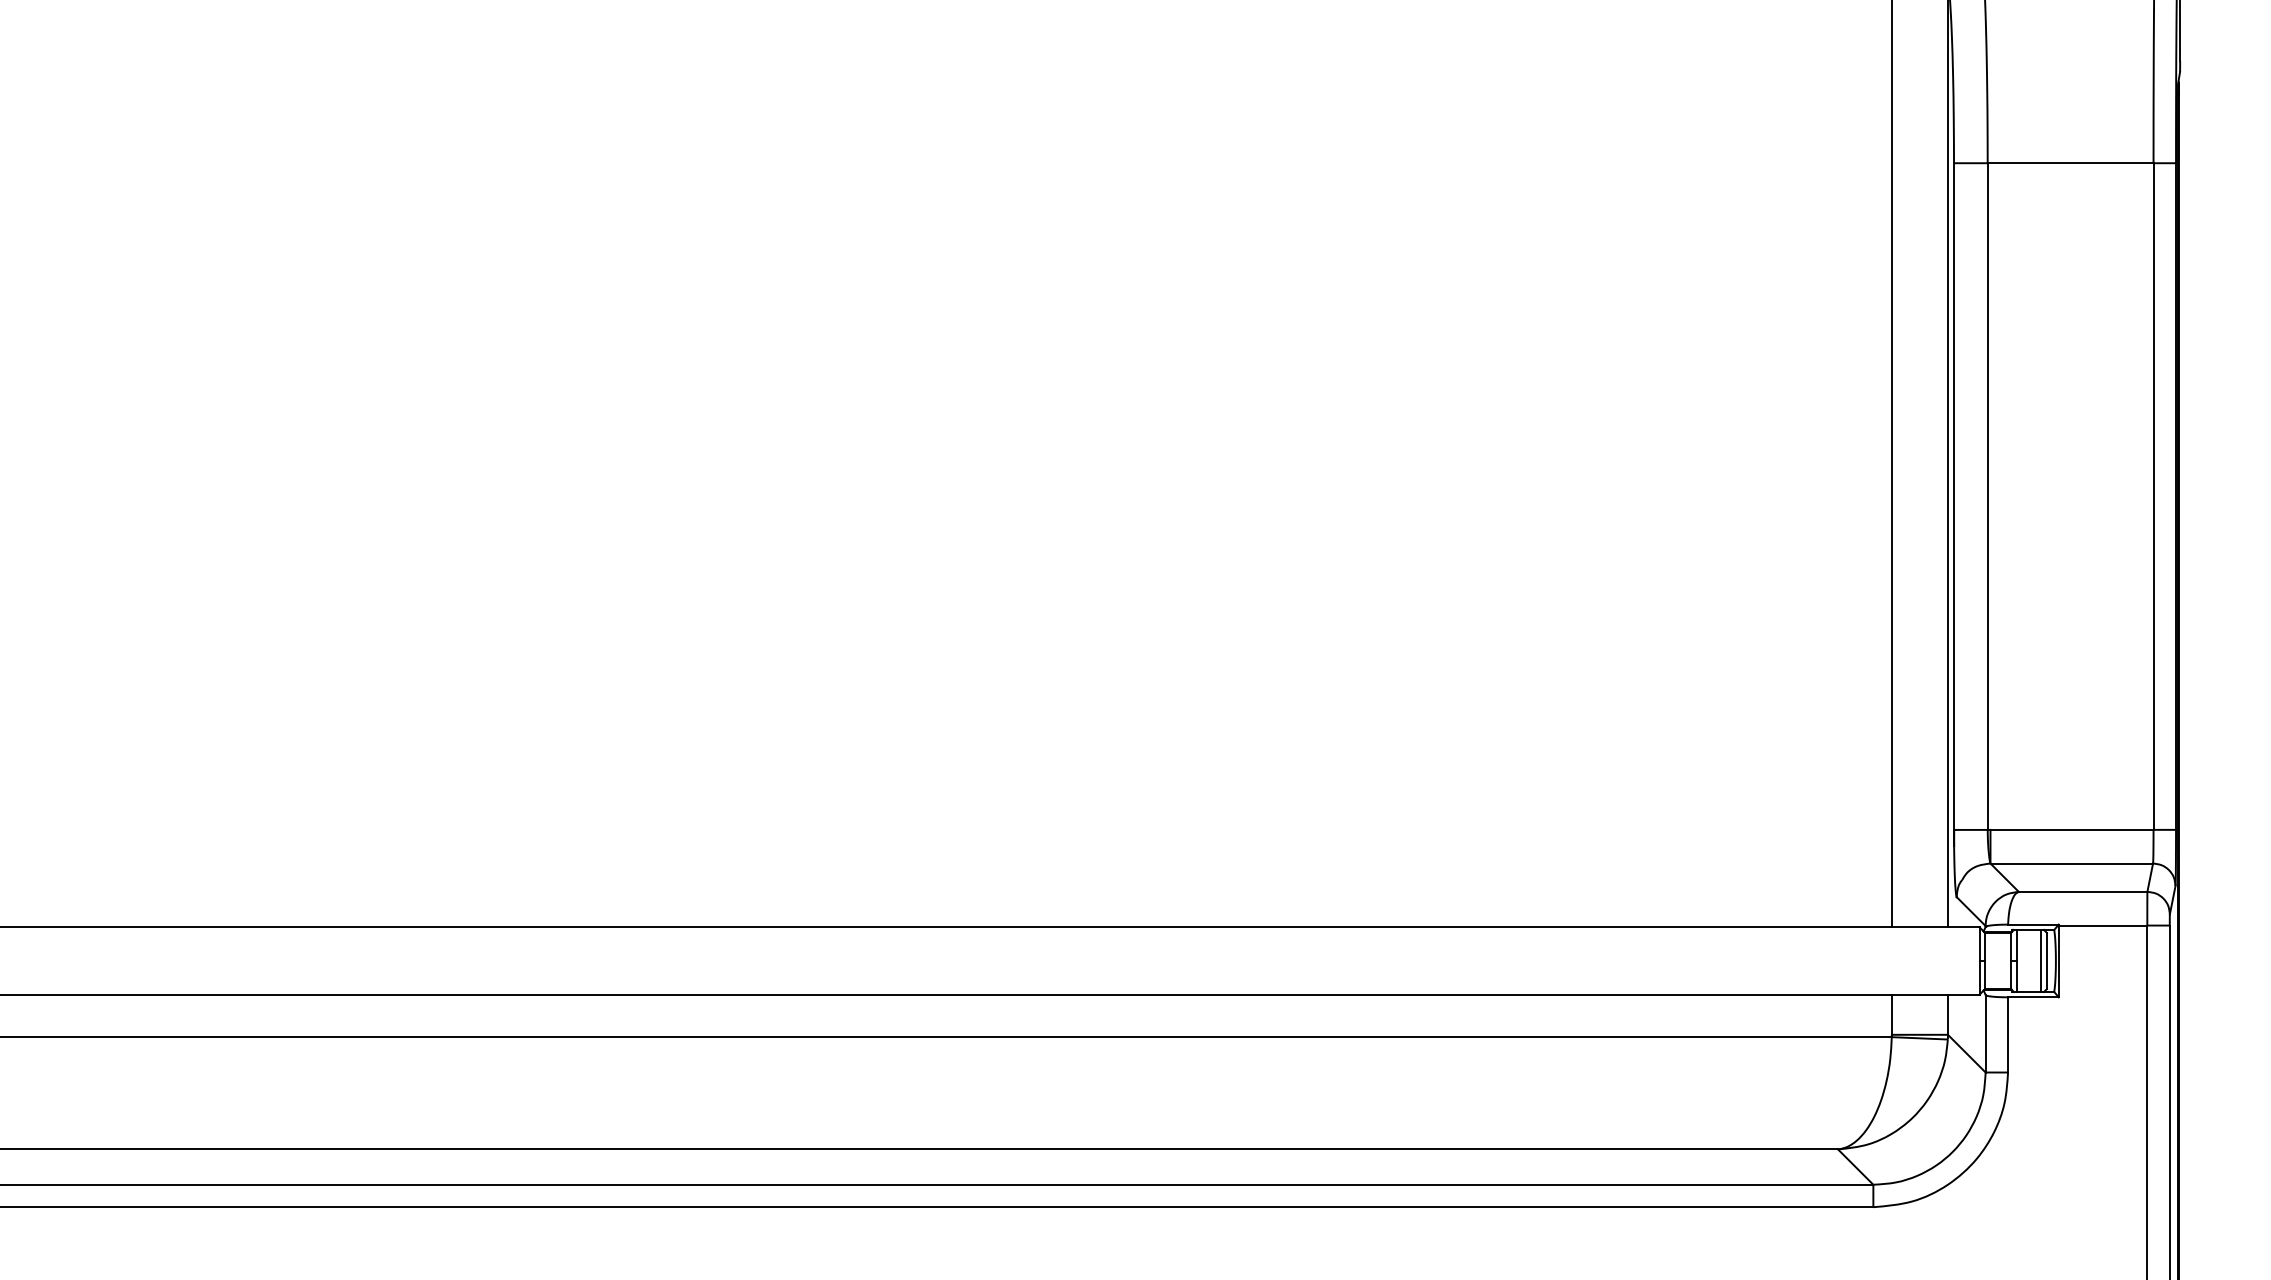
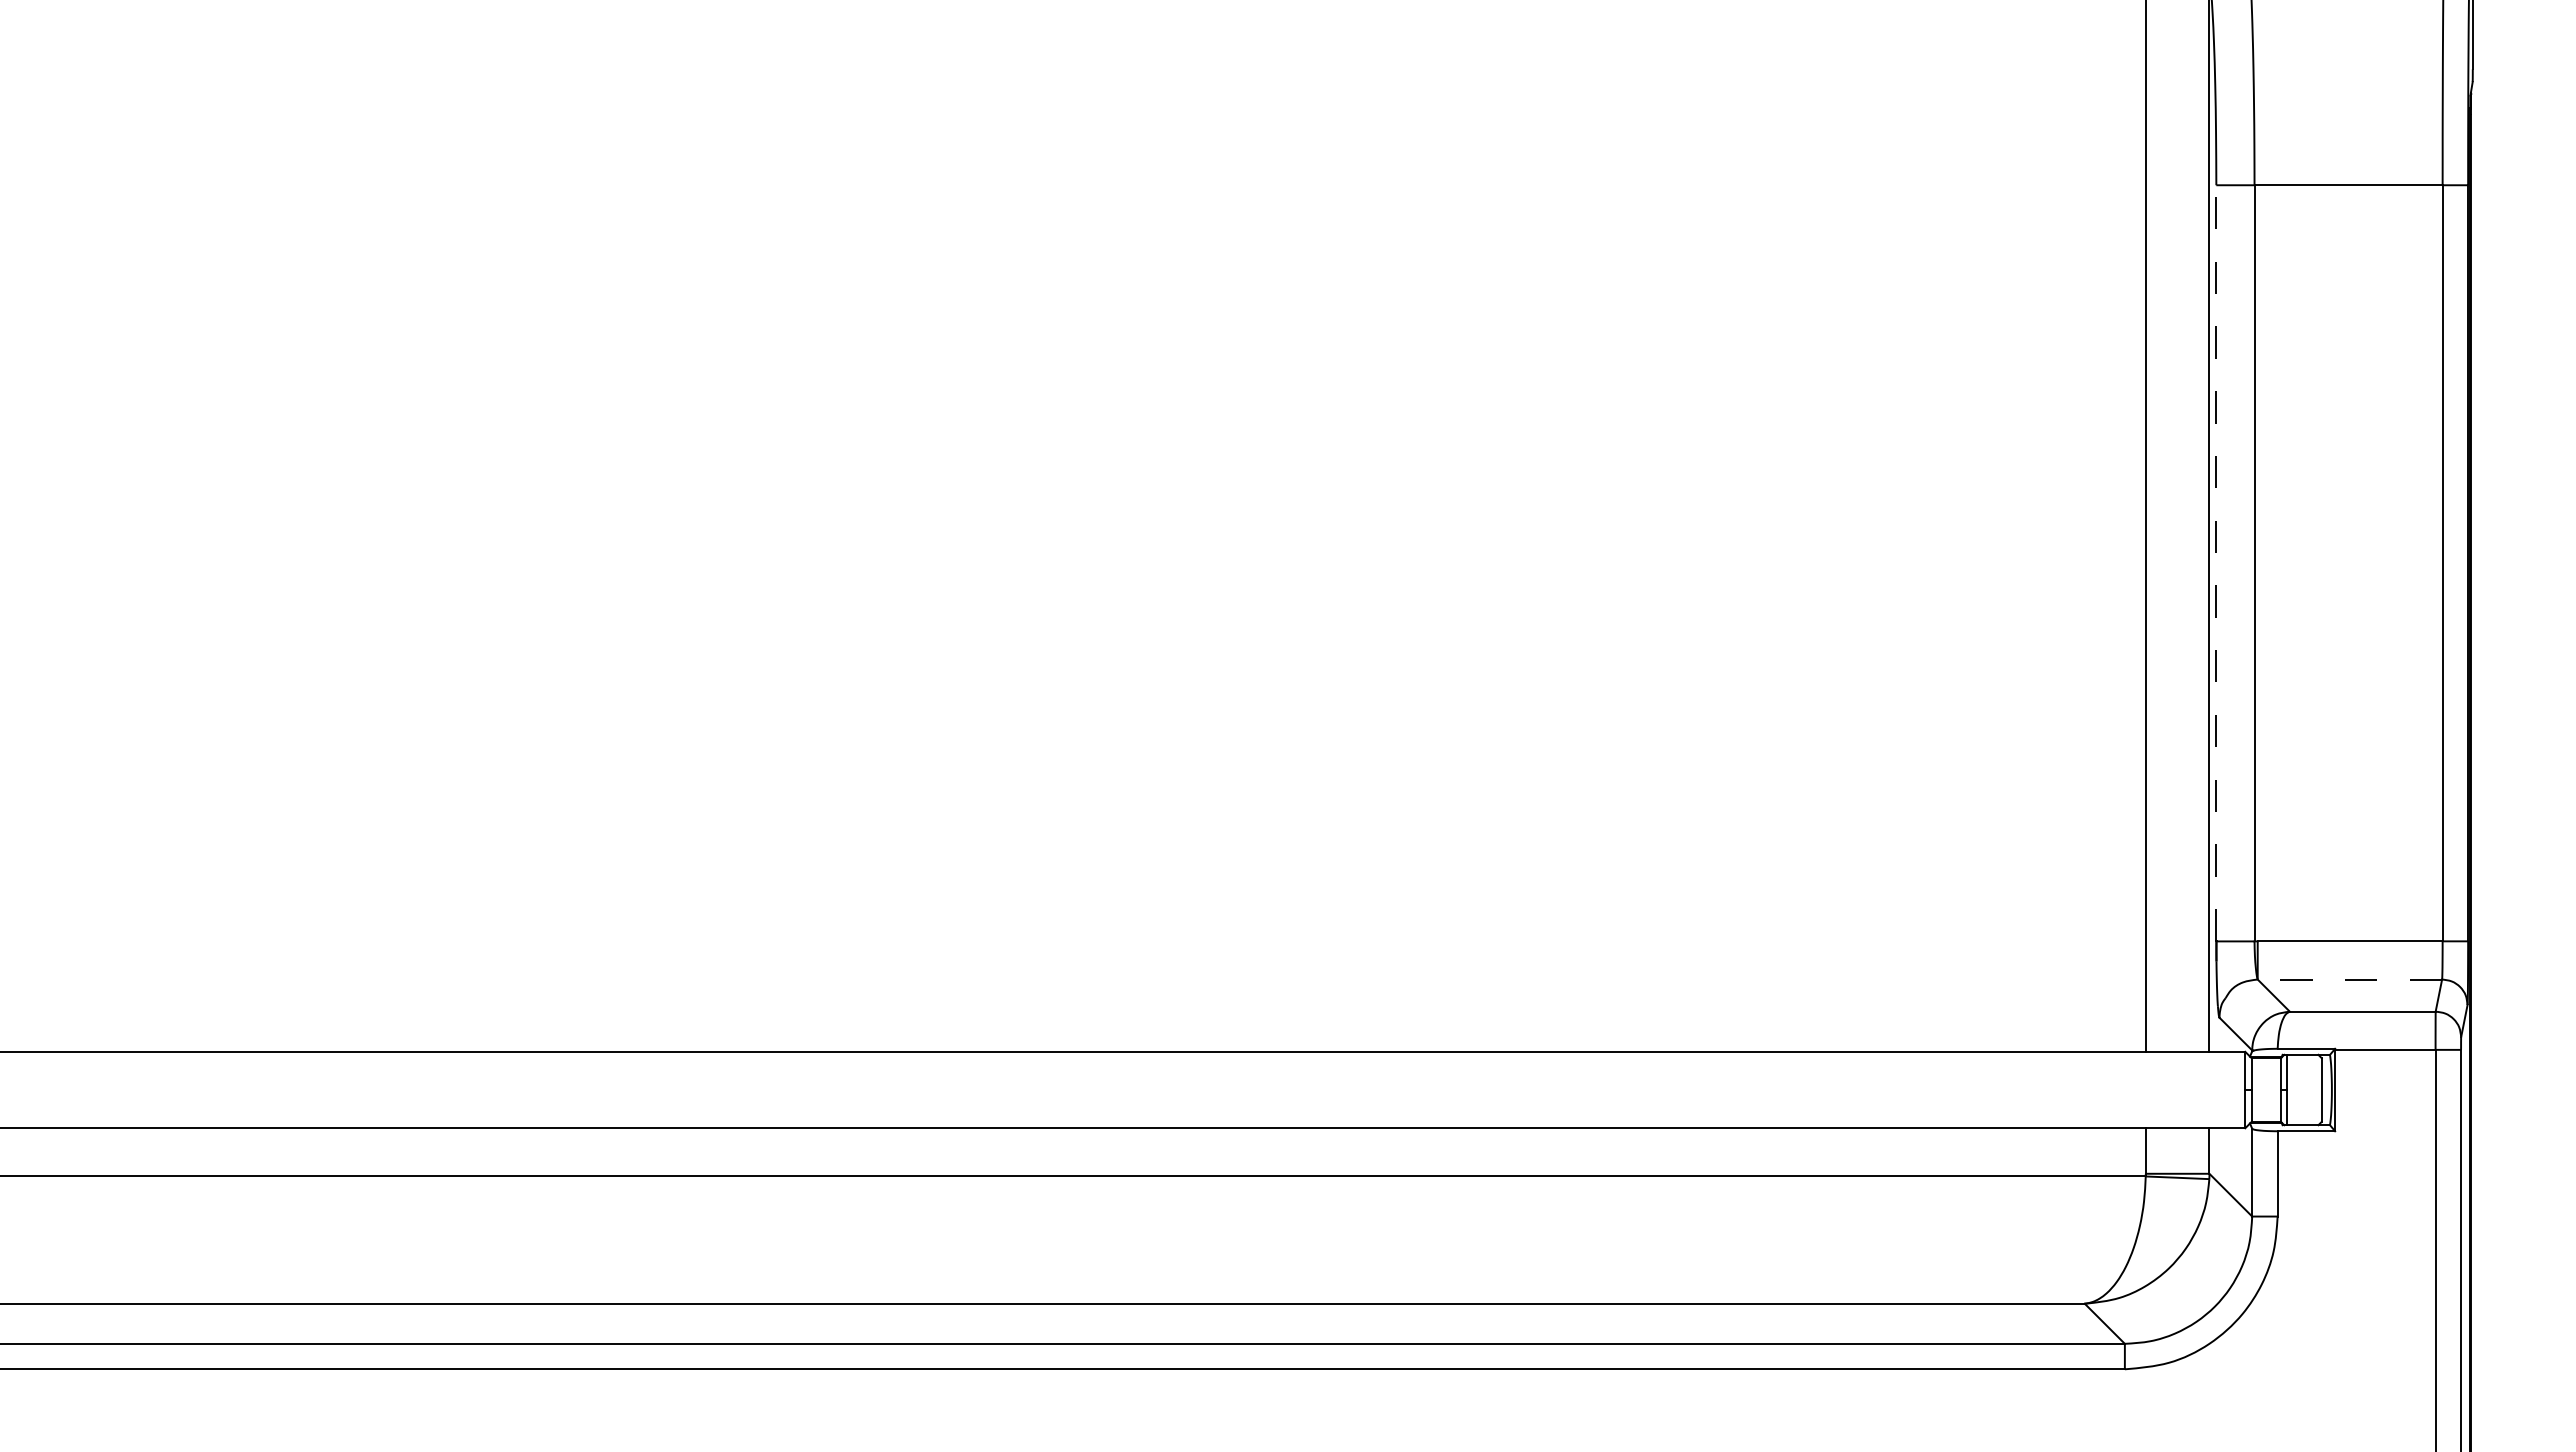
line: (1954, 495) -> (2216, 562), solid -> dashed
line: (2071, 863) -> (2349, 979), solid -> dashed
line: (2041, 960) -> (2315, 1089), removed

